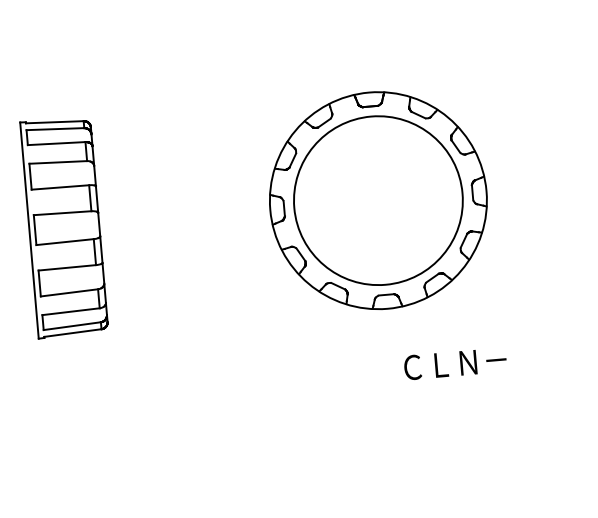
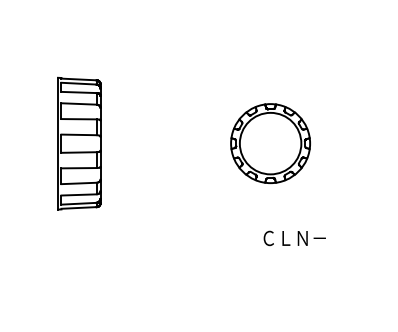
part: (378, 200) -> (270, 143), size x0.6
text: (454, 364) -> (294, 238), moved

